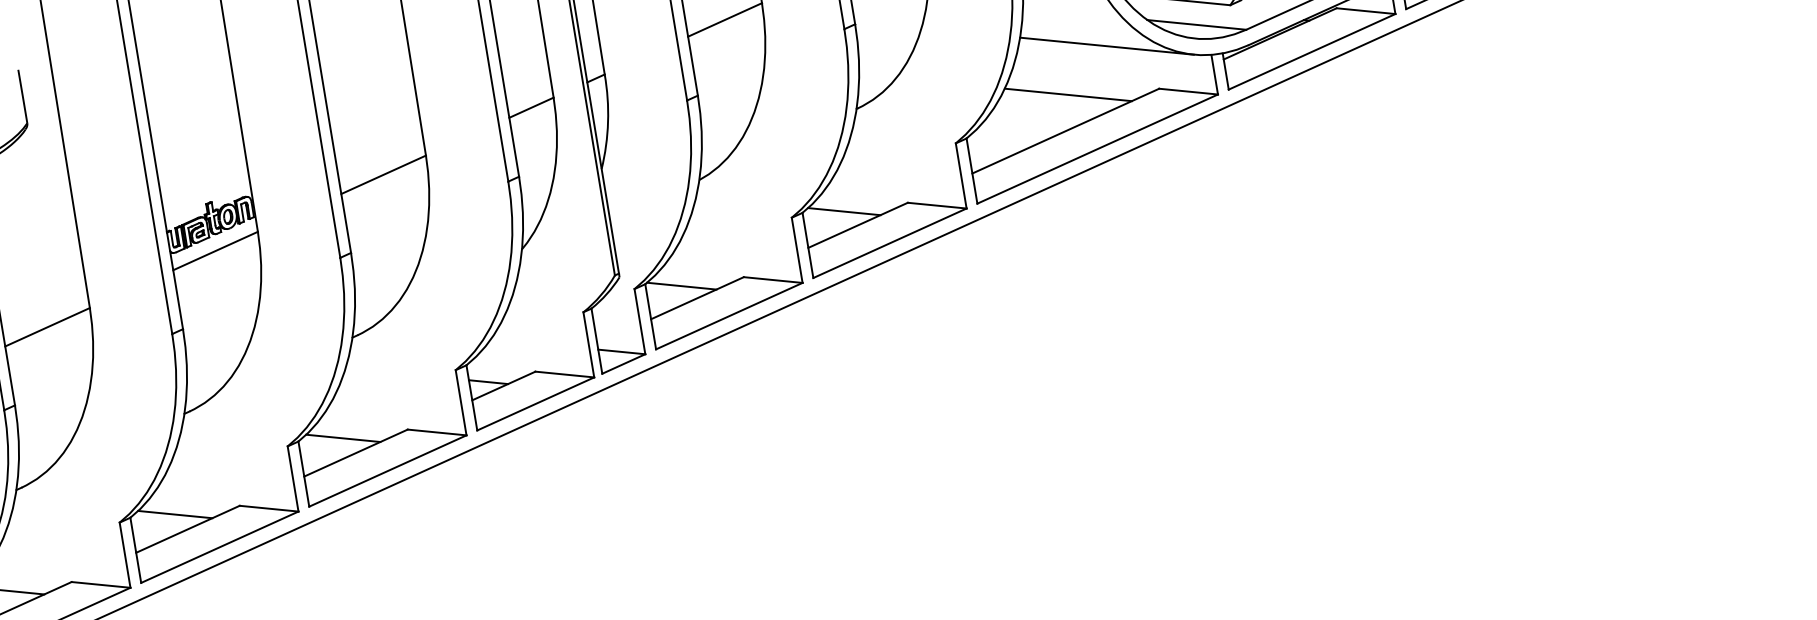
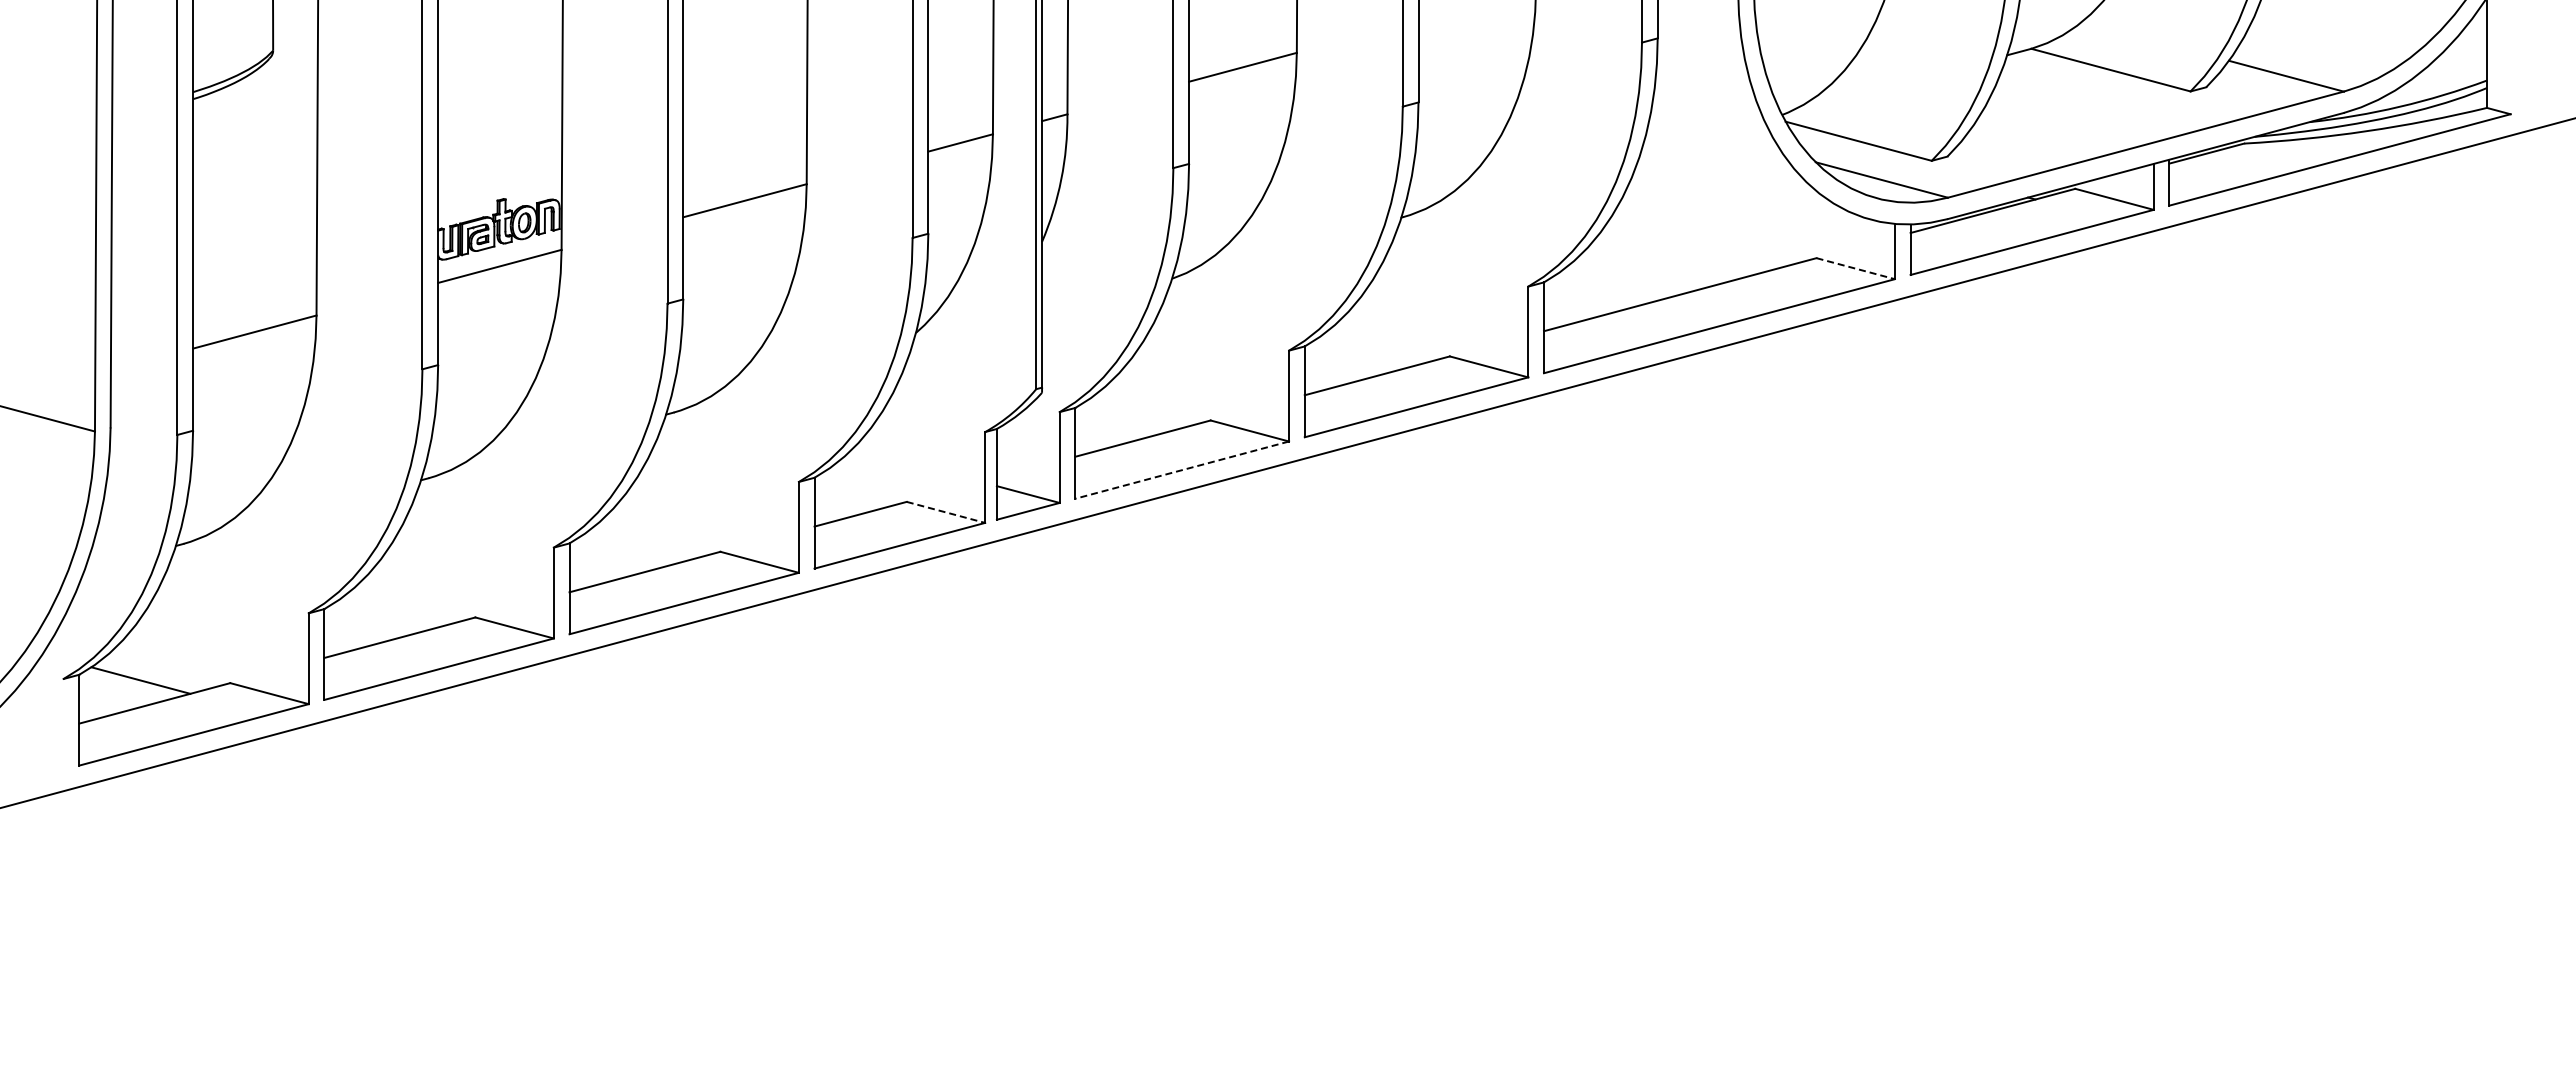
line: (1107, 46) -> (1755, 188), removed
line: (1188, 91) -> (1855, 268), solid -> dashed
line: (1068, 94) -> (1691, 245), removed
line: (844, 211) -> (1361, 354), removed
line: (681, 285) -> (1124, 418), removed
line: (729, 316) -> (1182, 470), solid -> dashed
line: (564, 374) -> (945, 512), solid -> dashed
line: (488, 382) -> (840, 505), removed
line: (342, 438) -> (630, 549), removed
line: (174, 514) -> (385, 614), removed

